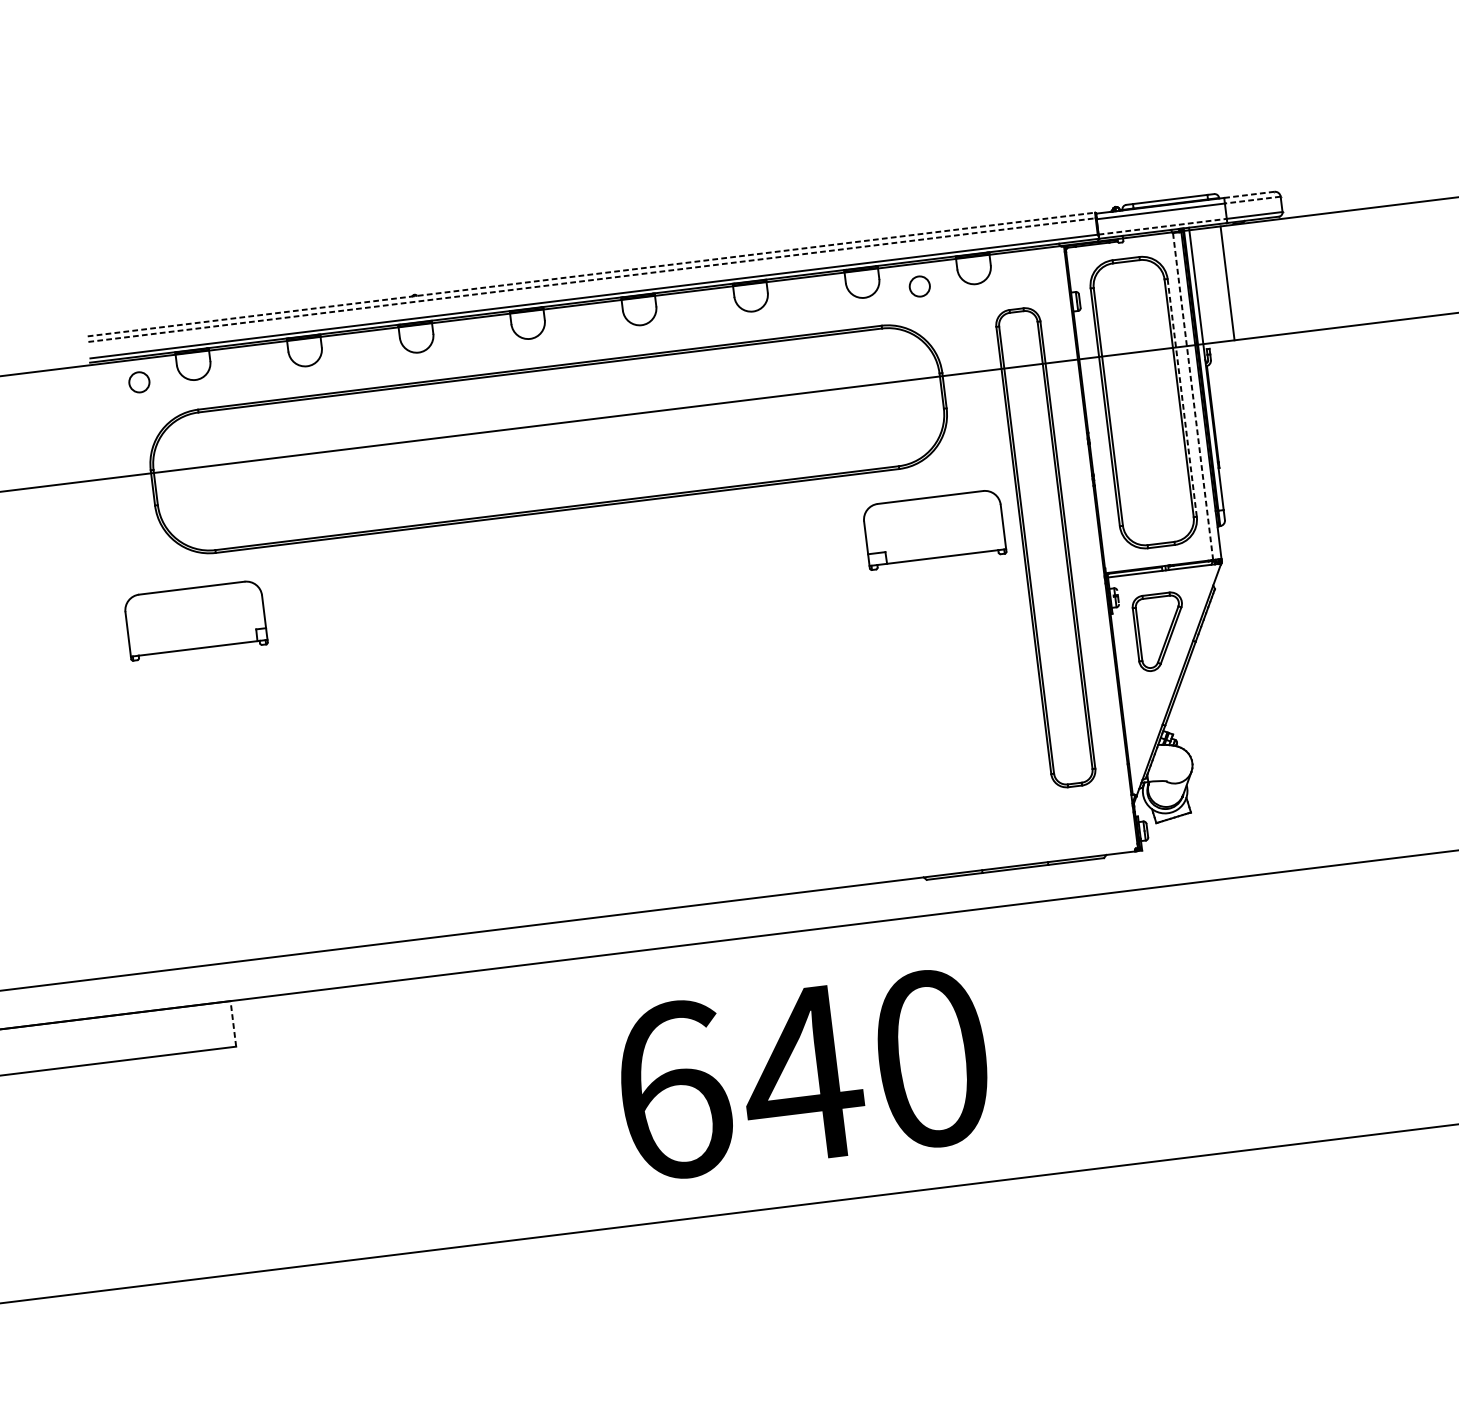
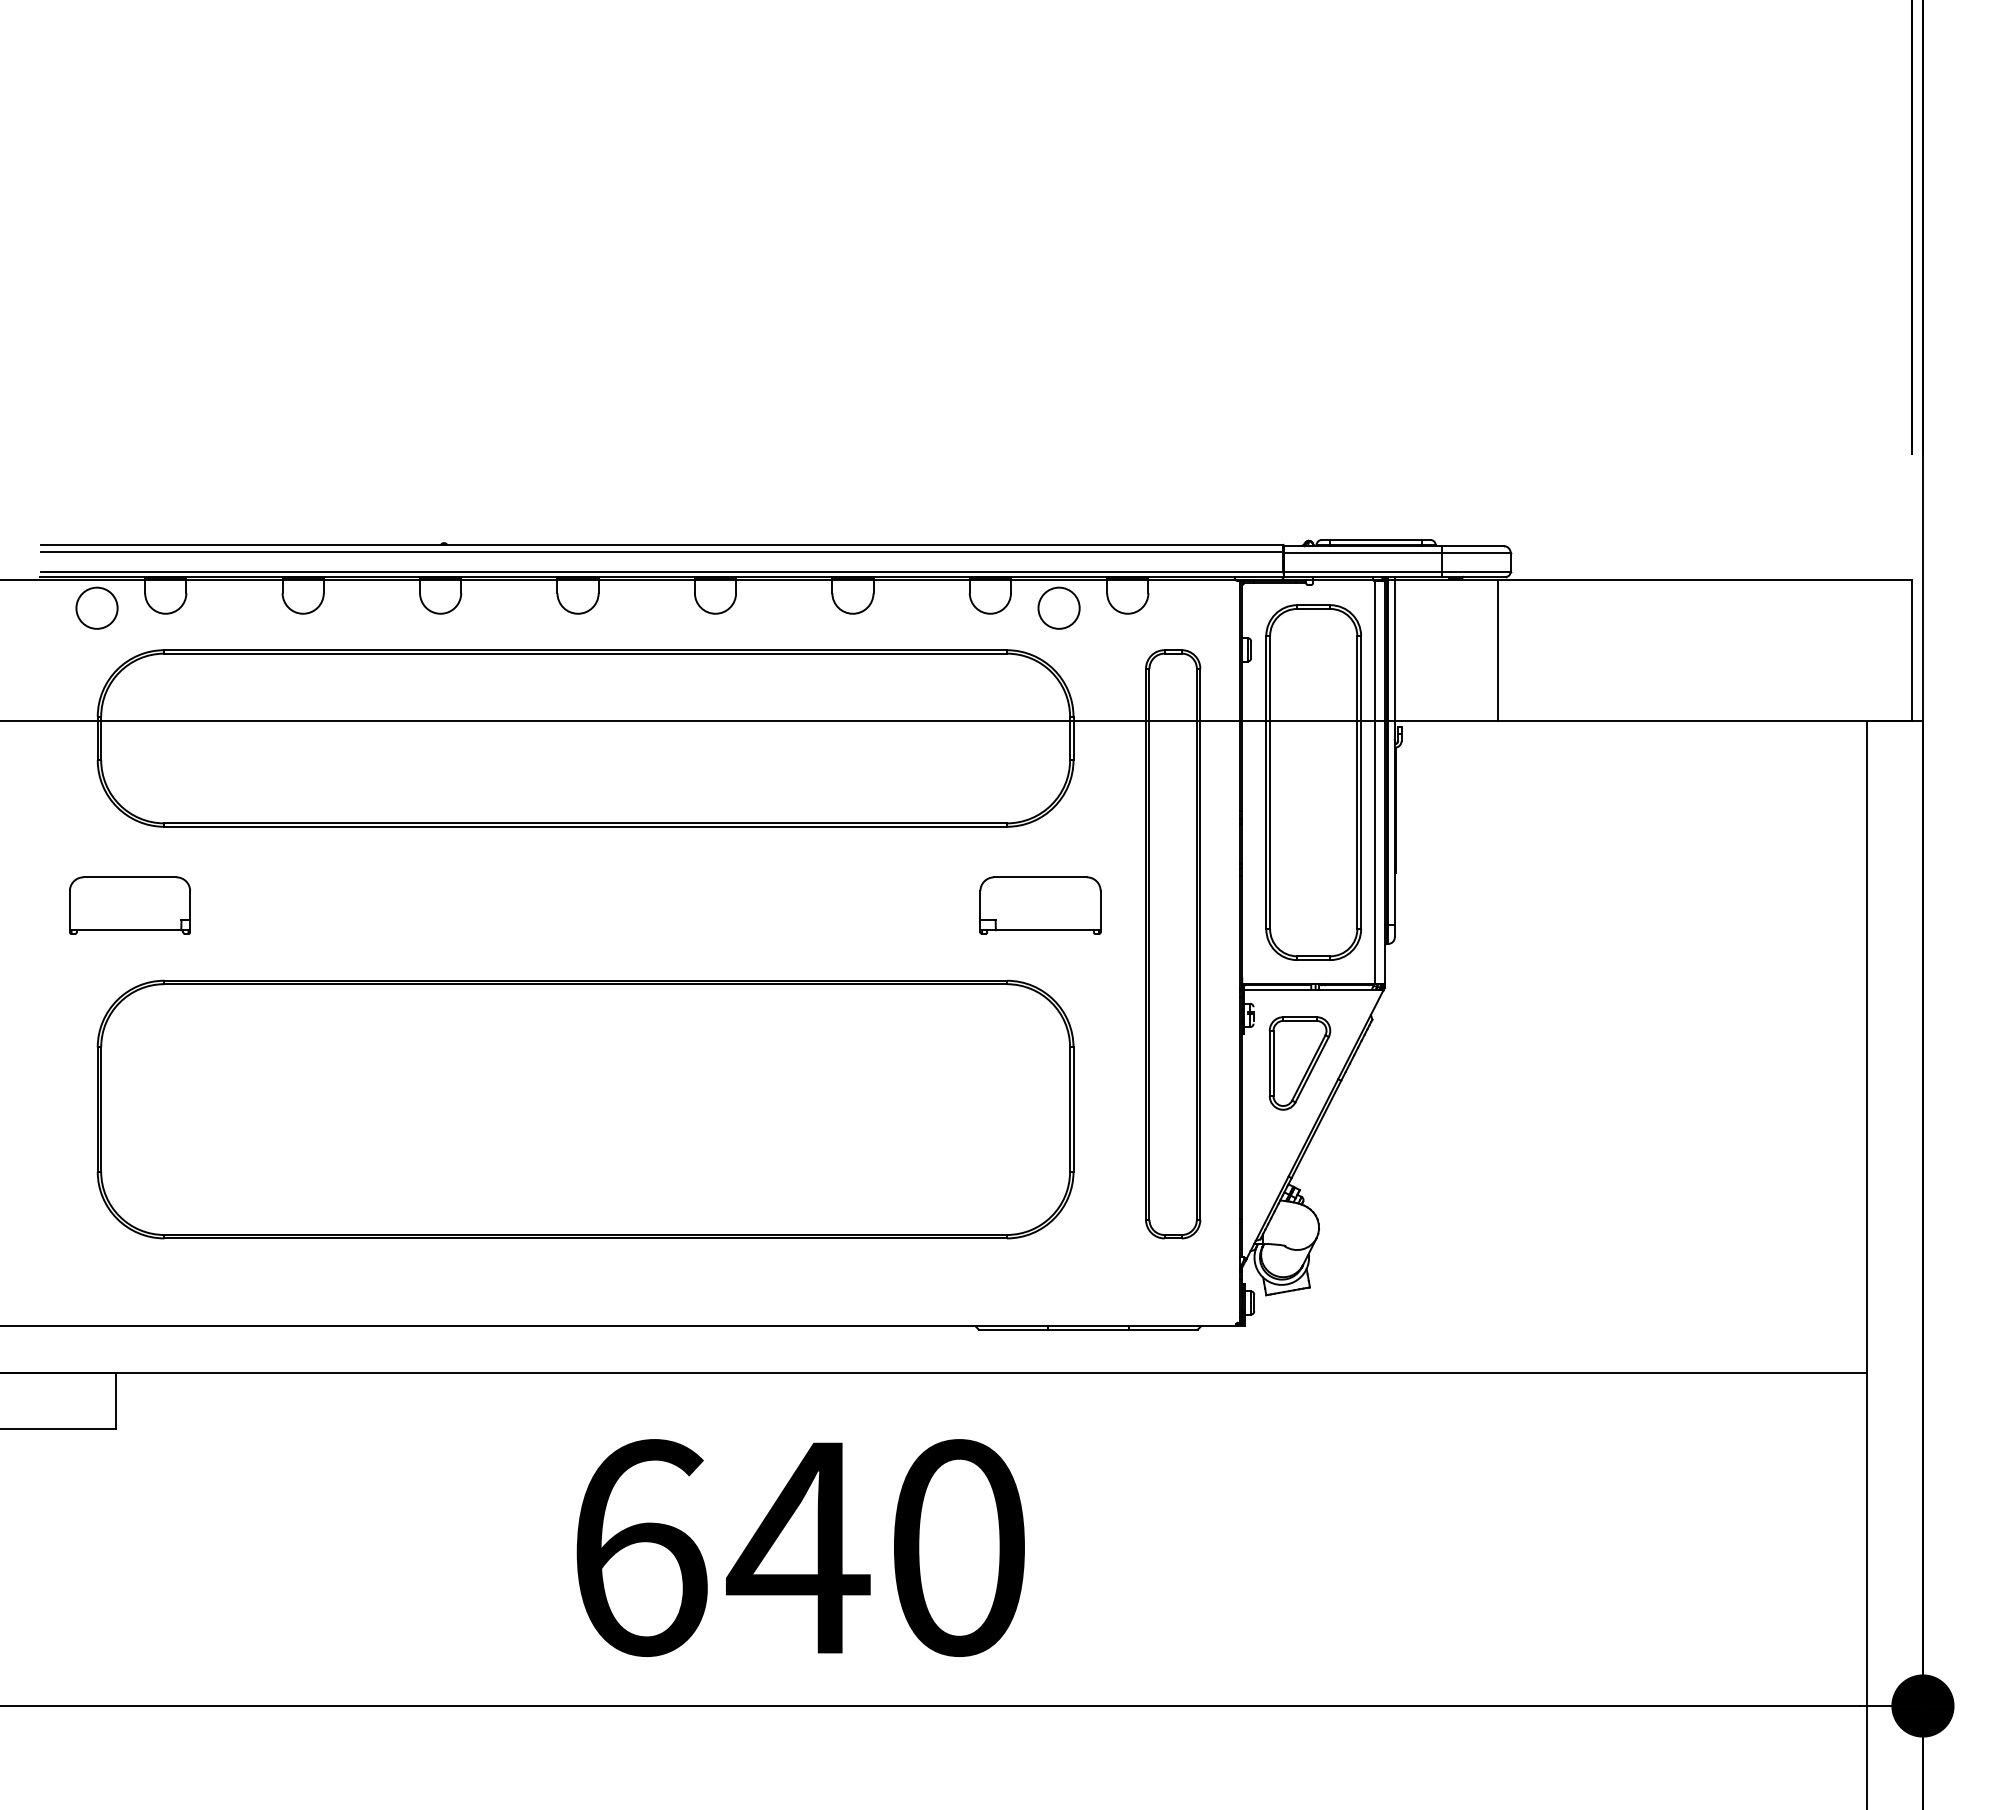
line: (1249, 195) -> (1472, 546), dashed -> solid
line: (1252, 199) -> (1475, 552), dashed -> solid
line: (1163, 226) -> (1363, 571), dashed -> solid
line: (591, 274) -> (662, 544), dashed -> solid
line: (592, 279) -> (662, 551), dashed -> solid
line: (1227, 283) -> (1498, 650), moved
circle: (919, 285) -> (1058, 607), size x1.67
circle: (138, 381) -> (96, 607), size x1.67
line: (1193, 396) -> (1374, 782), dashed -> solid
line: (1182, 397) -> (1361, 782), dashed -> solid
part: (934, 529) -> (1040, 905), size x0.71
part: (195, 620) -> (129, 905), size x0.71
part: (585, 740) -> (585, 1109), added
line: (233, 1023) -> (115, 1400), dashed -> solid

